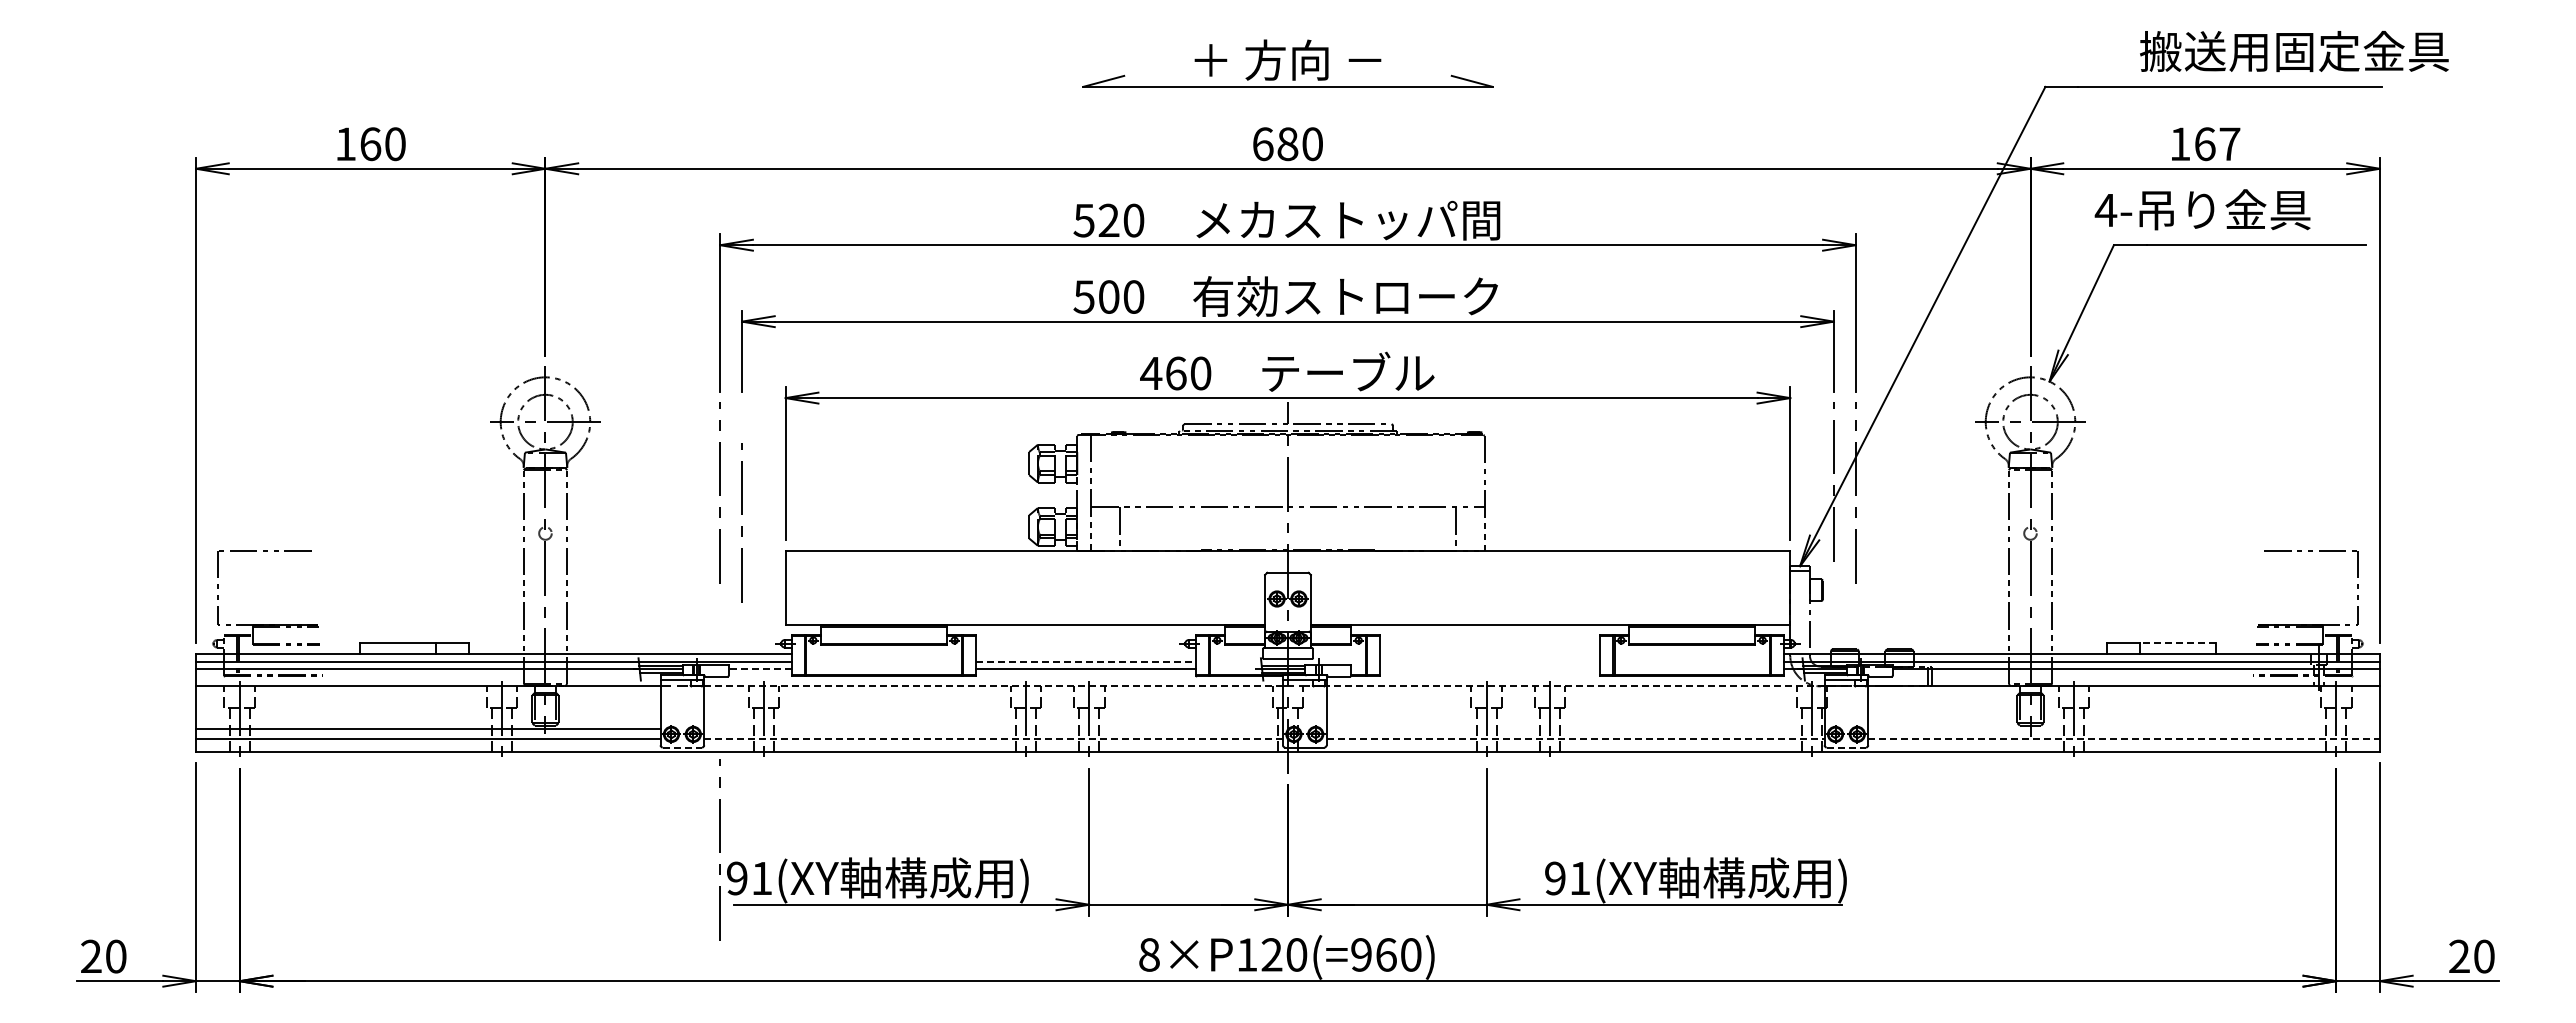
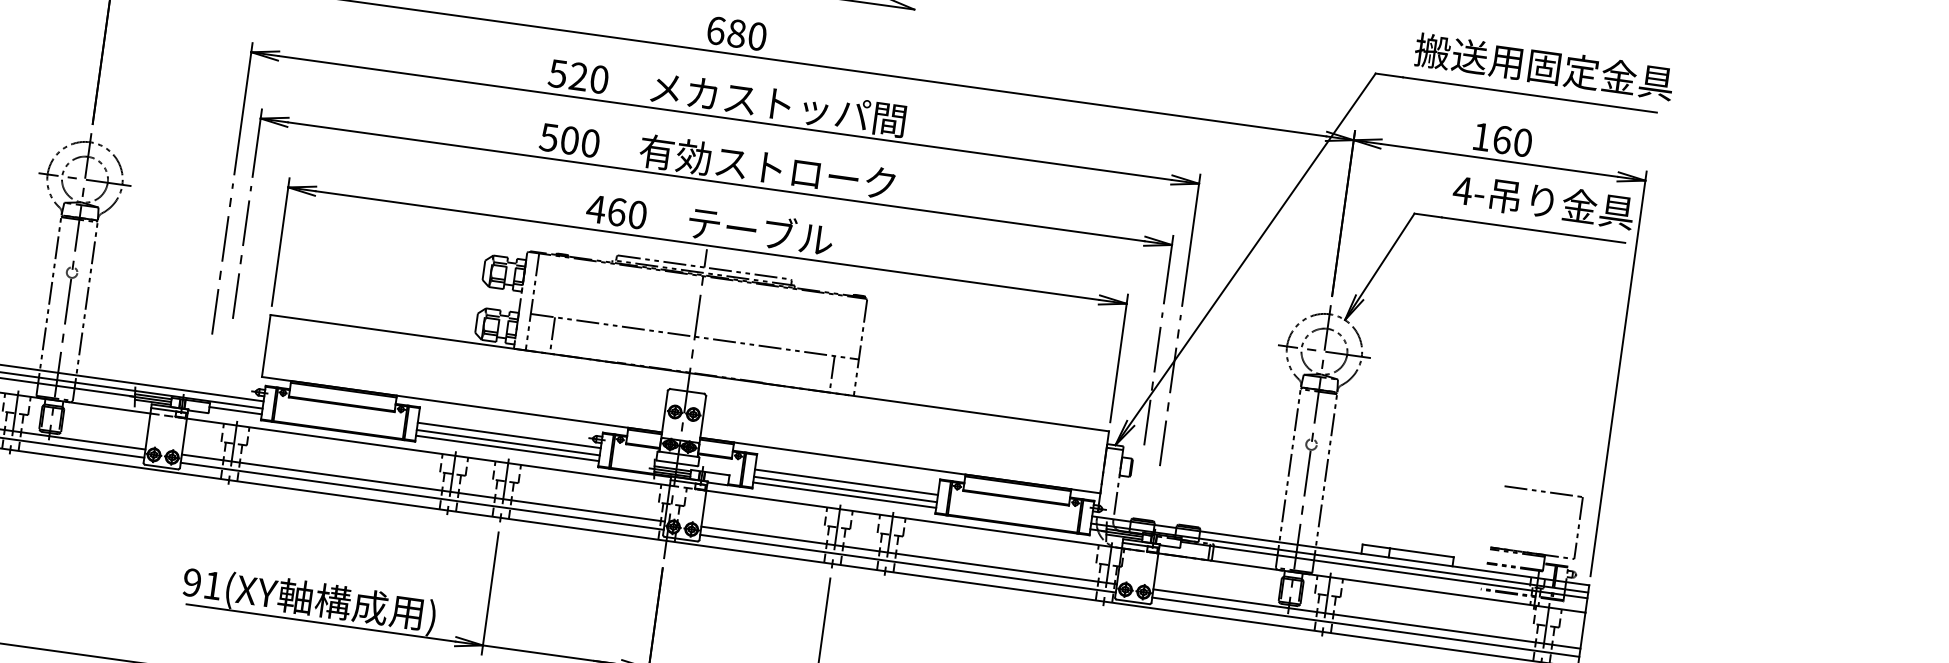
text: (2294, 51) -> (1544, 66), moved
text: (2229, 144) -> (1522, 142), 167 -> 160
text: (2202, 209) -> (1543, 201), moved
line: (741, 526) -> (241, 255), moved
line: (2177, 642) -> (1421, 552), dashed -> solid
line: (1085, 653) -> (508, 435), added
line: (1489, 653) -> (846, 482), added
line: (1085, 662) -> (507, 442), dashed -> solid
line: (1489, 662) -> (845, 489), added
line: (759, 669) -> (234, 410), dashed -> solid
line: (1489, 669) -> (844, 495), added
line: (993, 686) -> (428, 452), dashed -> solid
line: (1575, 686) -> (914, 519), dashed -> solid
line: (993, 729) -> (423, 488), added
line: (1575, 729) -> (909, 555), added
line: (2123, 729) -> (1366, 618), added
line: (994, 739) -> (423, 496), dashed -> solid
line: (1575, 739) -> (907, 563), dashed -> solid
line: (2124, 739) -> (1366, 627), dashed -> solid
line: (682, 747) -> (161, 467), dashed -> solid
line: (1846, 747) -> (1133, 601), dashed -> solid
line: (719, 849) -> (180, 556), removed

